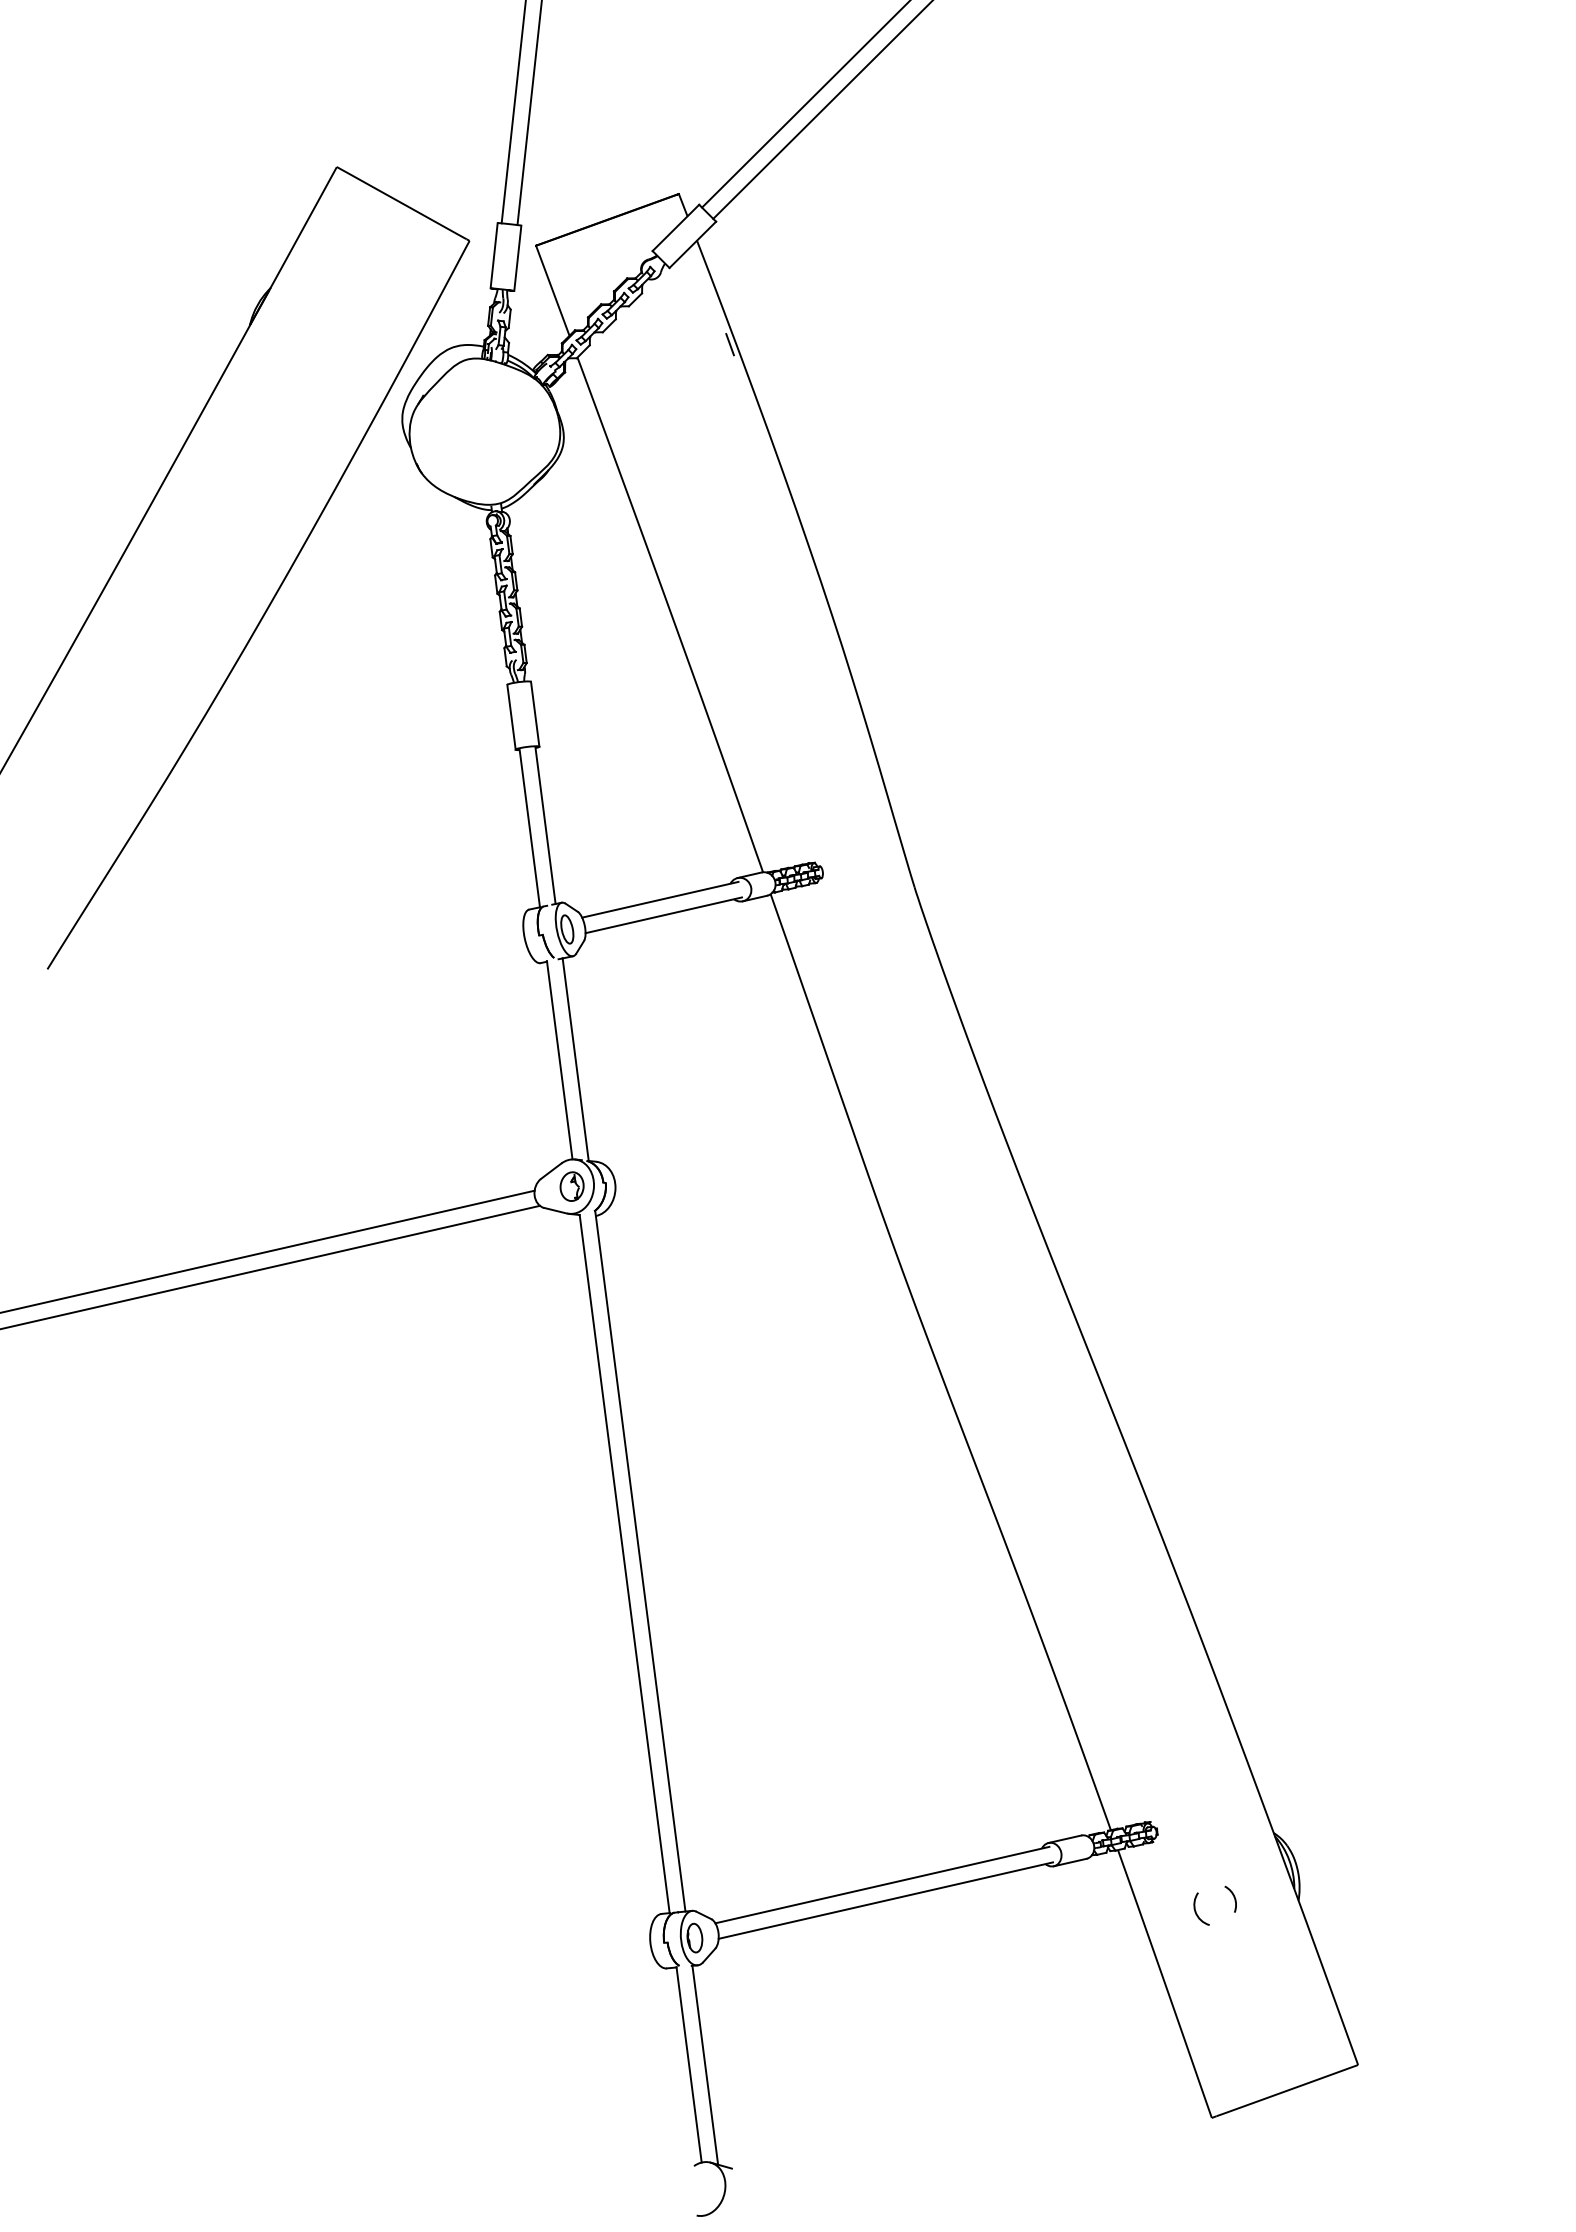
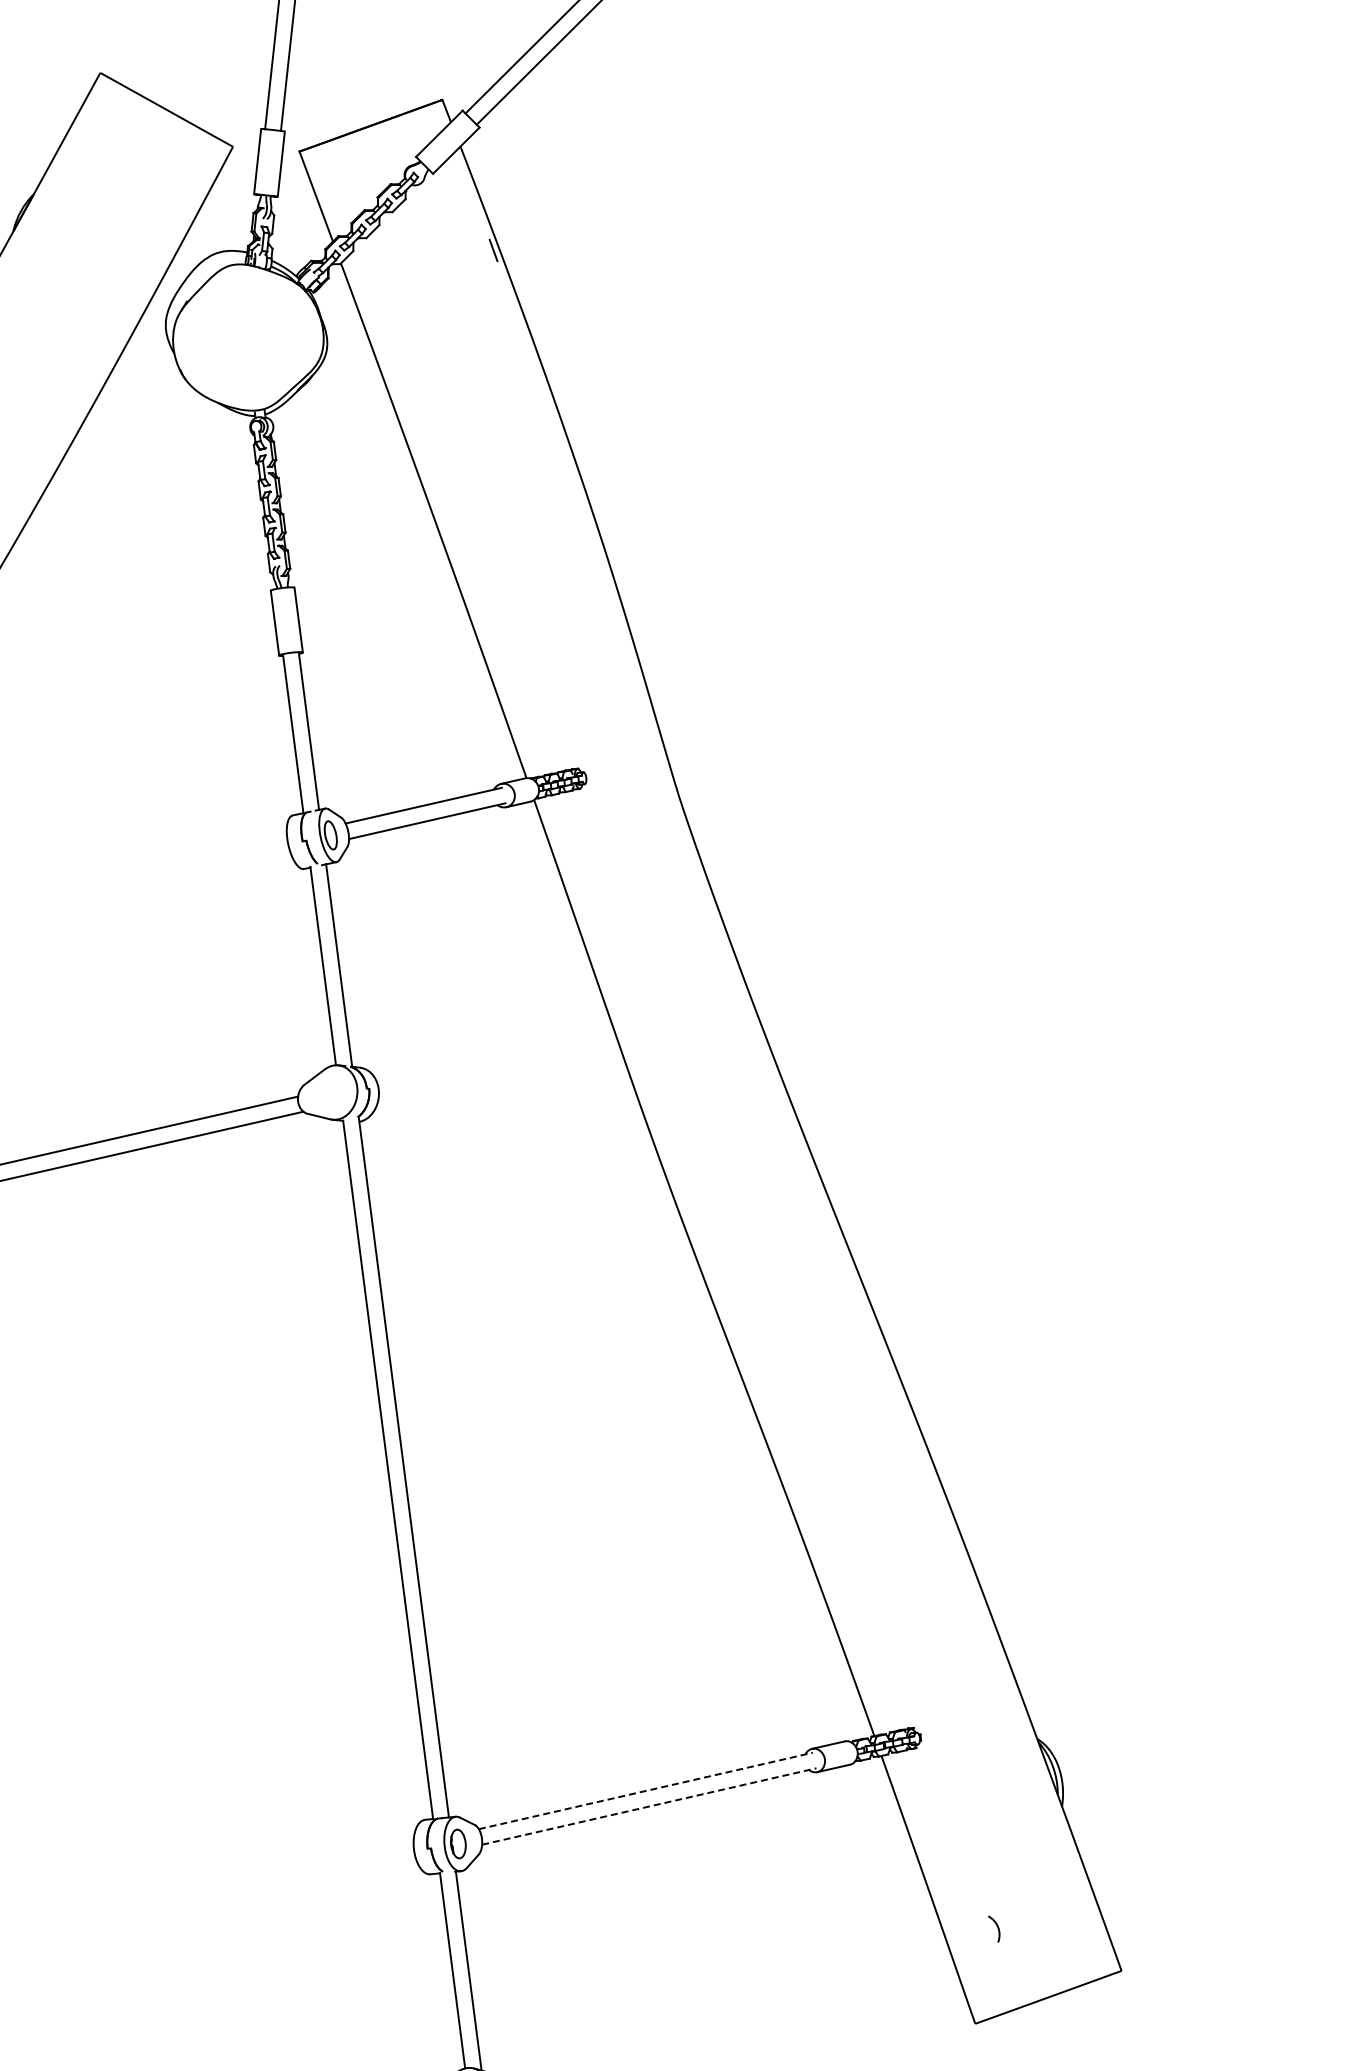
part: (571, 1186) -> (334, 1092), removed
line: (882, 1884) -> (645, 1790), solid -> dashed
arc: (1233, 1897) -> (996, 1927), moved
line: (886, 1900) -> (649, 1806), solid -> dashed
arc: (1196, 1911) -> (959, 1817), removed

